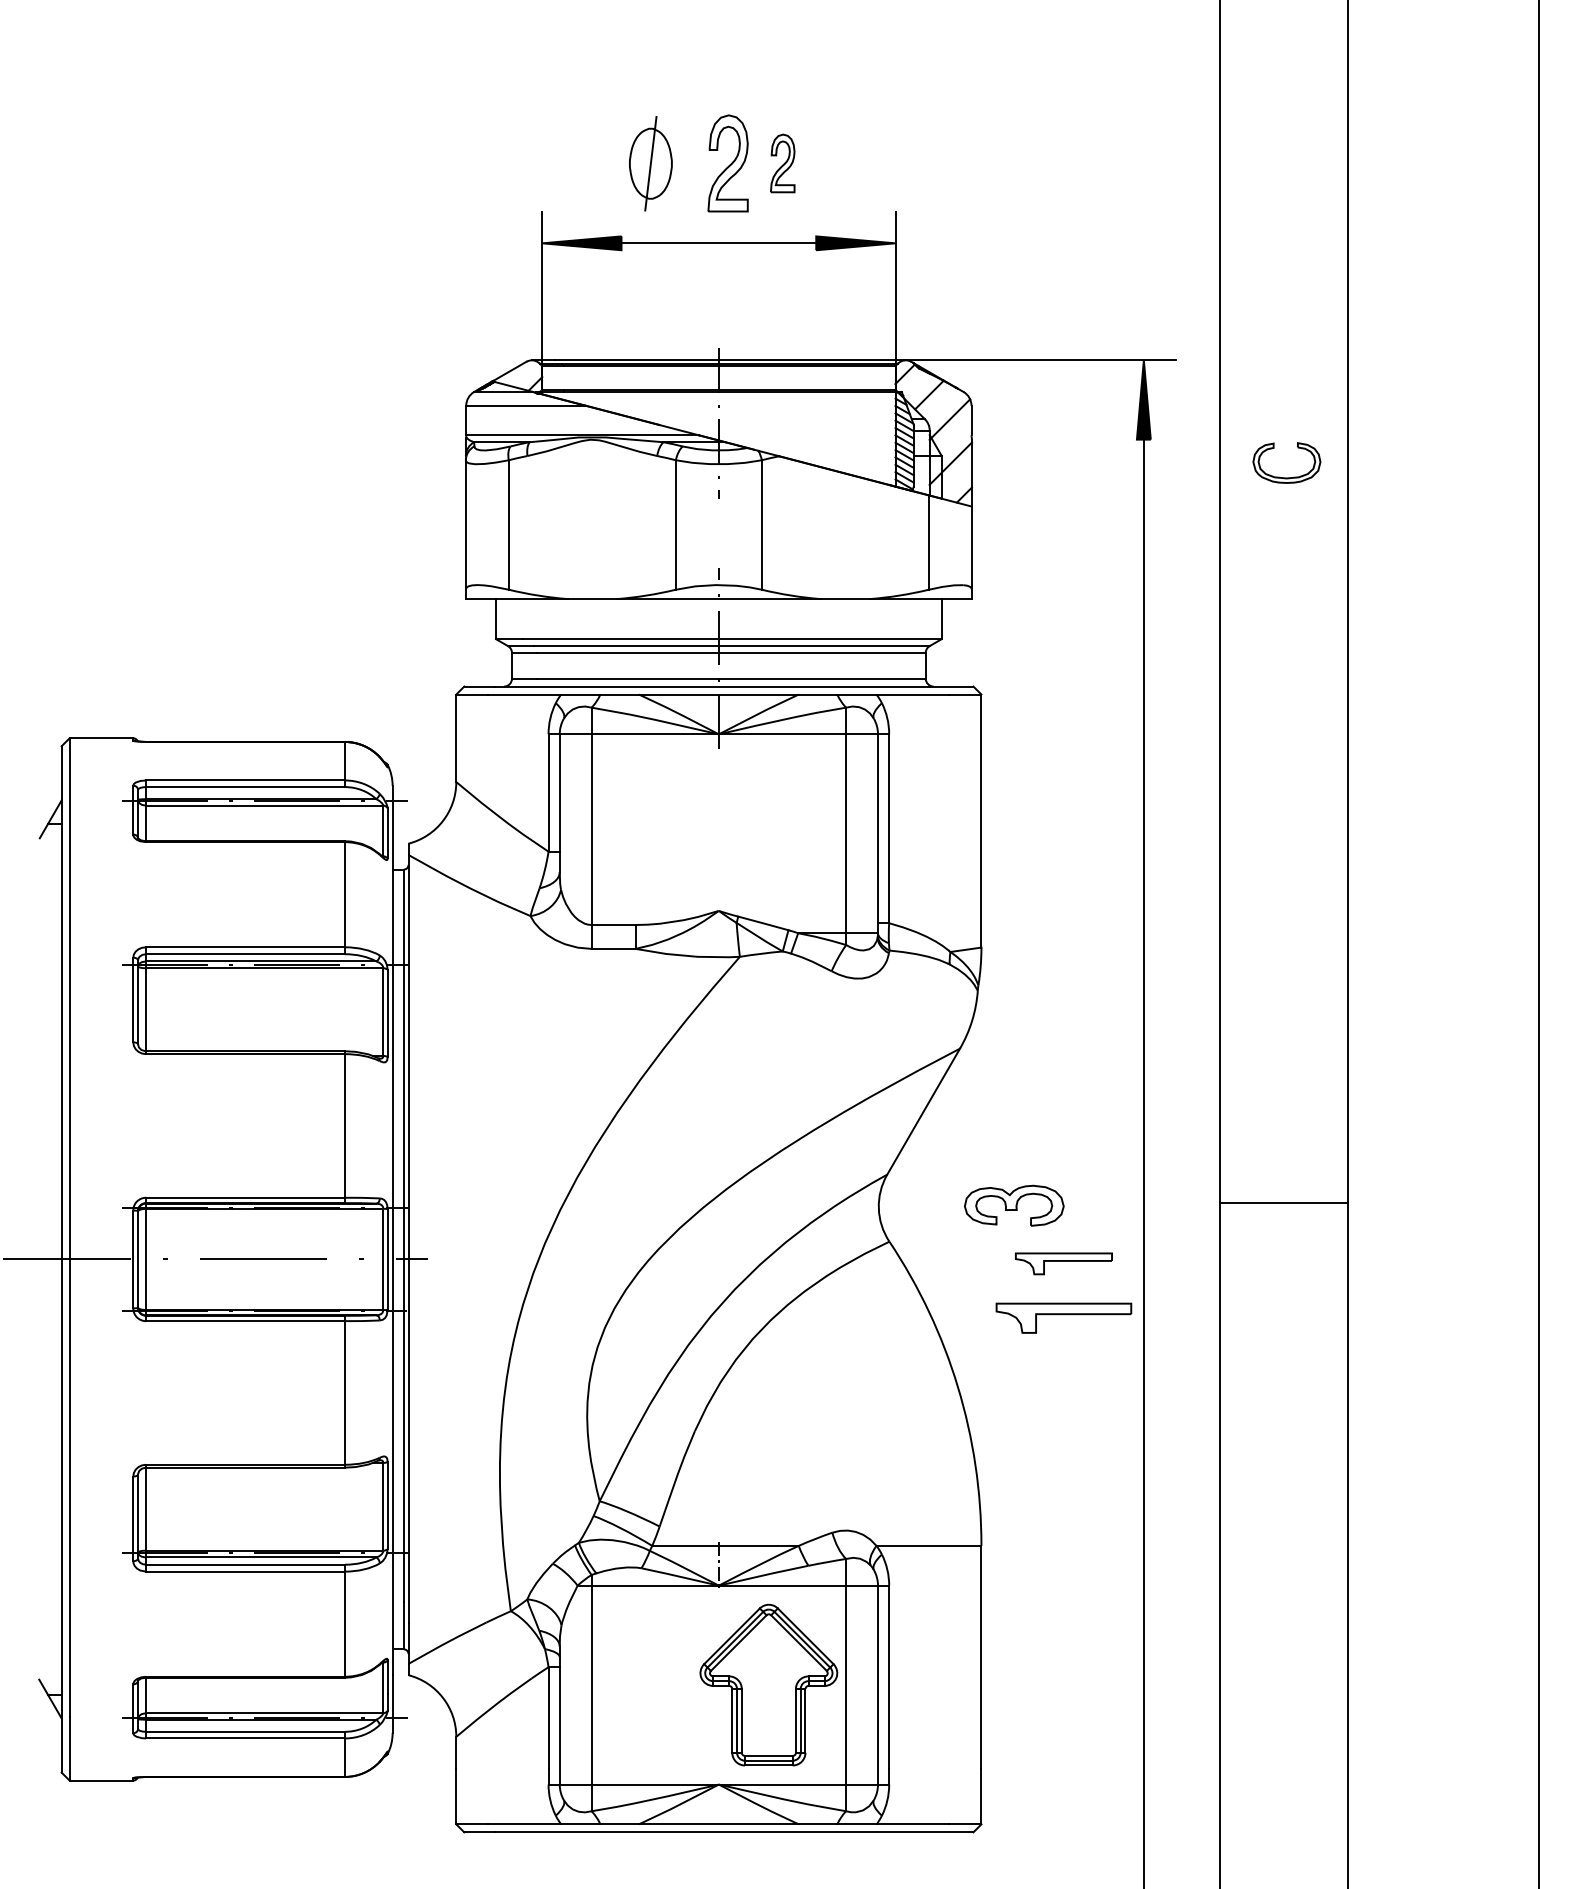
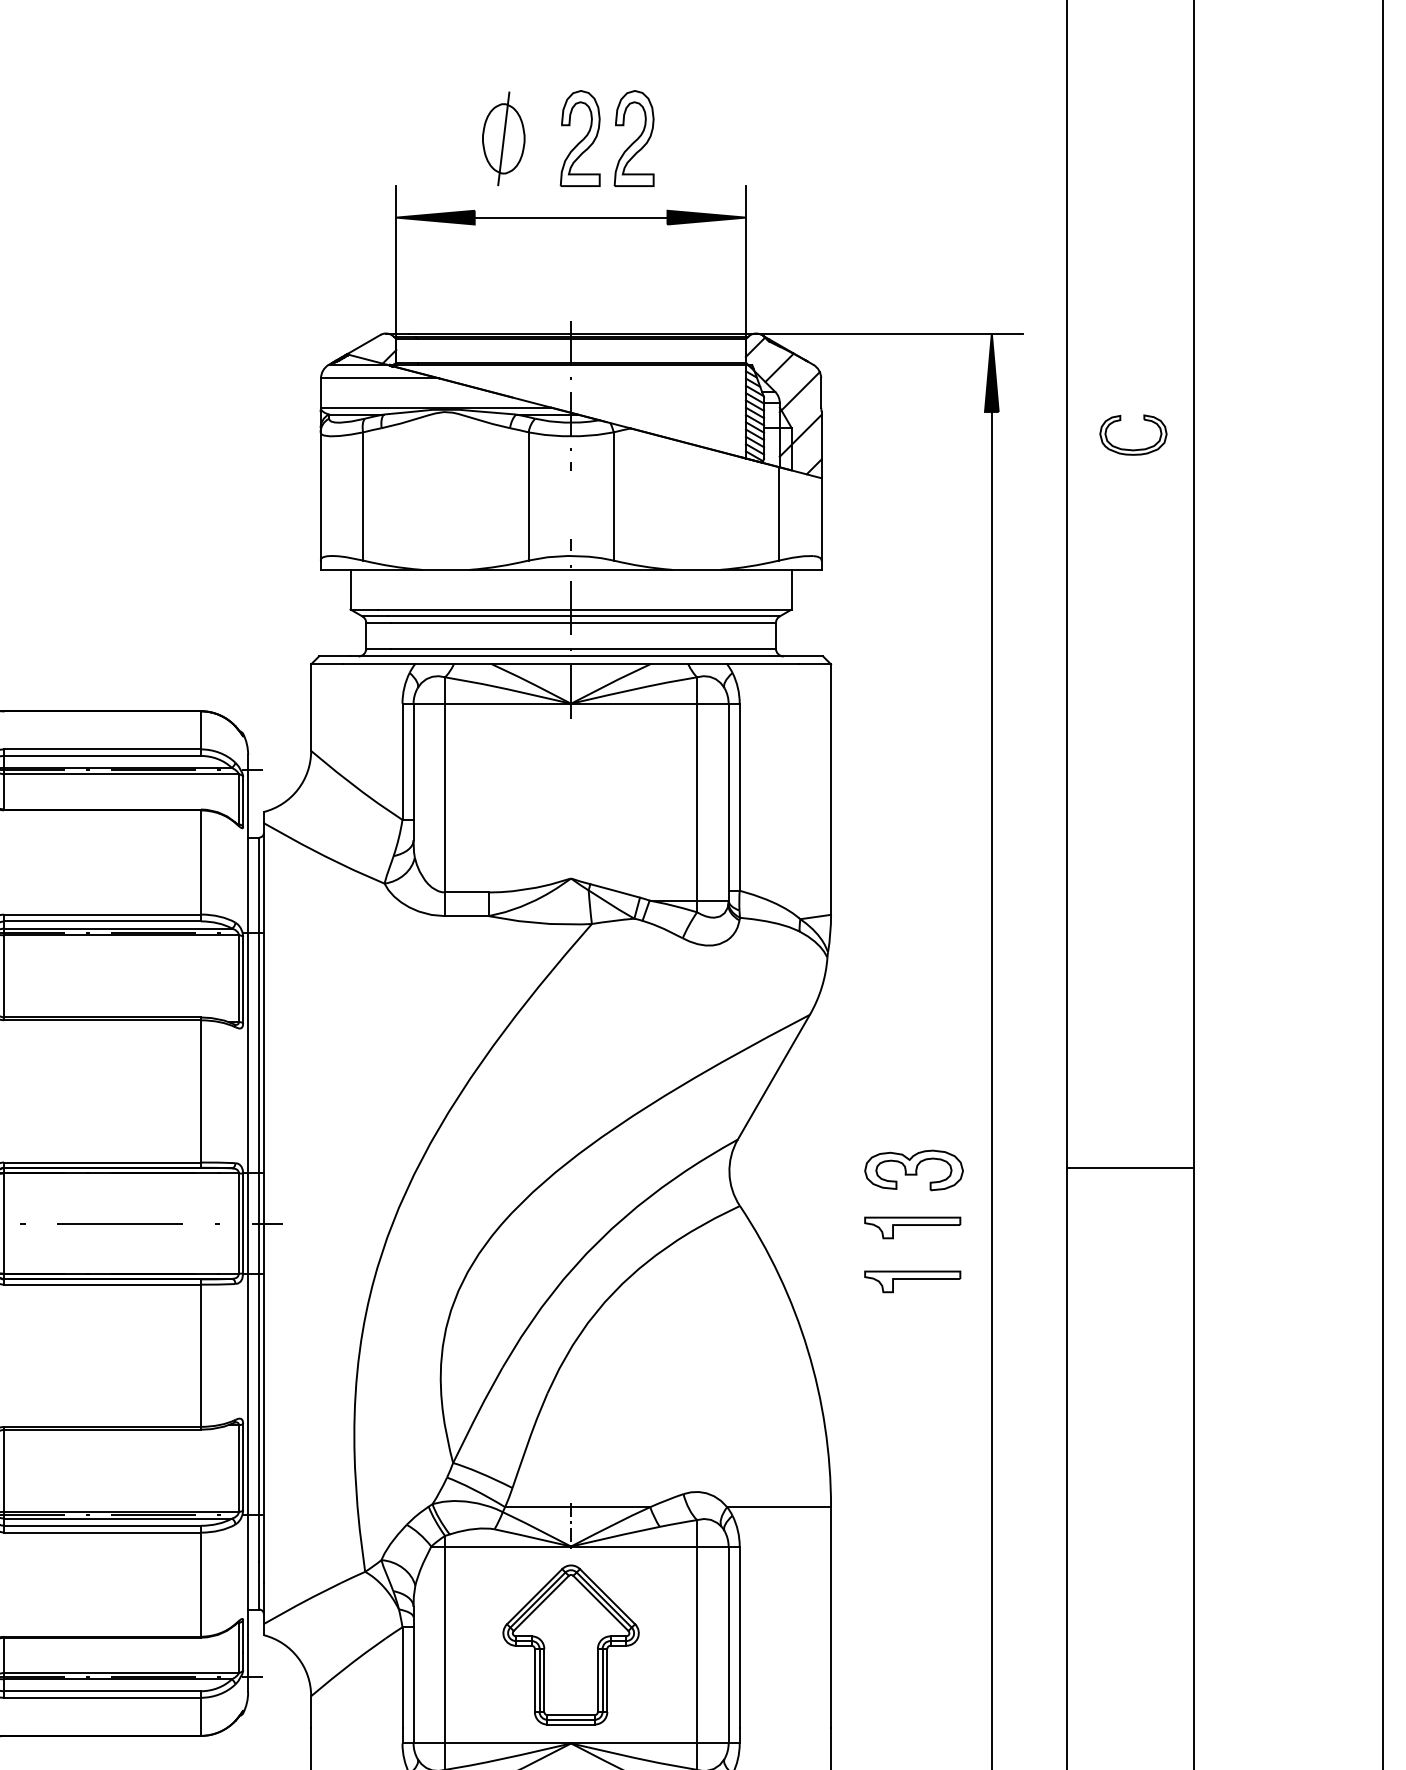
part: (782, 163) -> (634, 138), size x1.67
part: (1014, 1205) -> (914, 1170), moved
part: (1063, 1318) -> (912, 1282), size x0.71
part: (768, 1684) -> (570, 1644), moved

